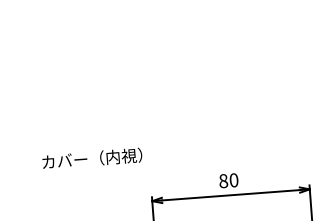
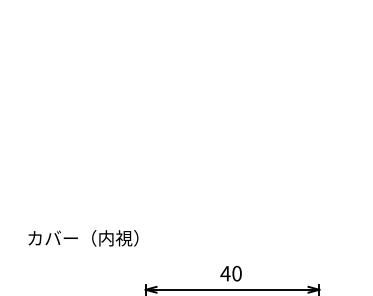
text: (223, 180) -> (225, 273), 80 -> 40

